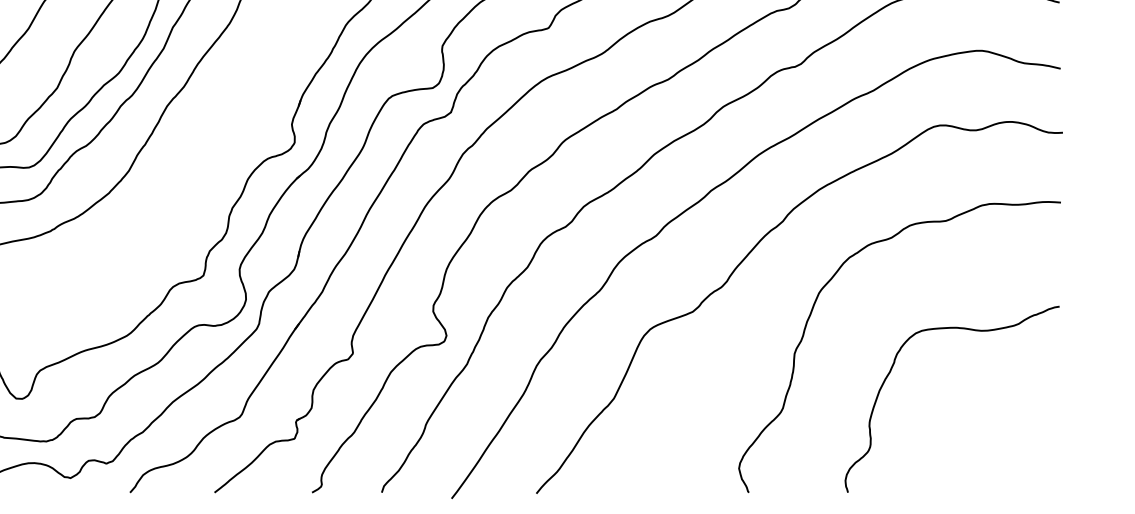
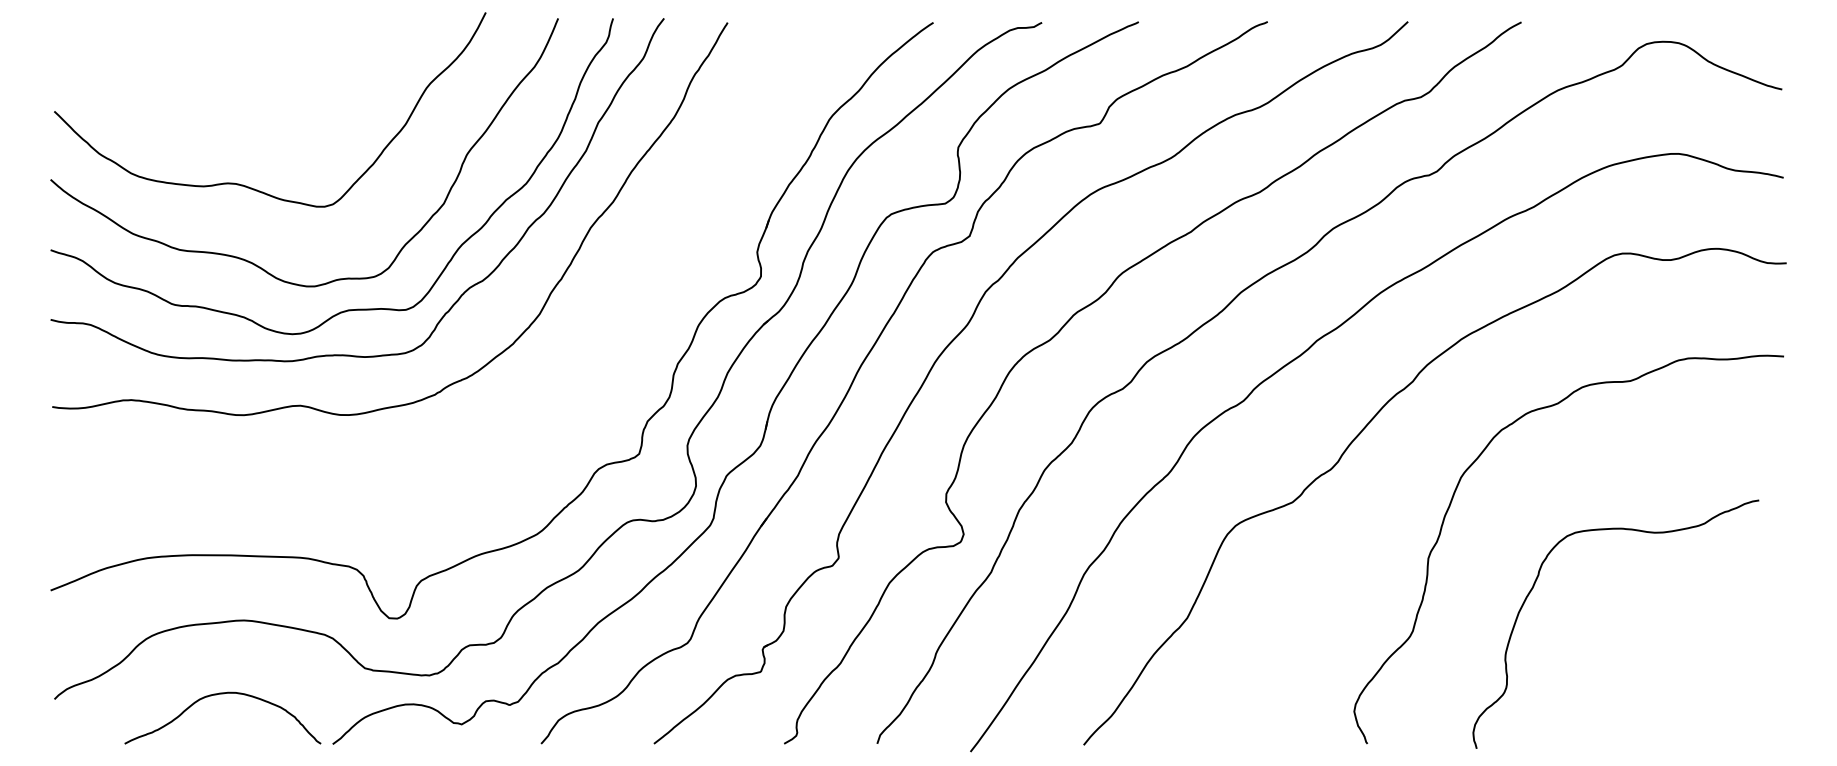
curve: (892, 369) -> (1535, 584), moved

